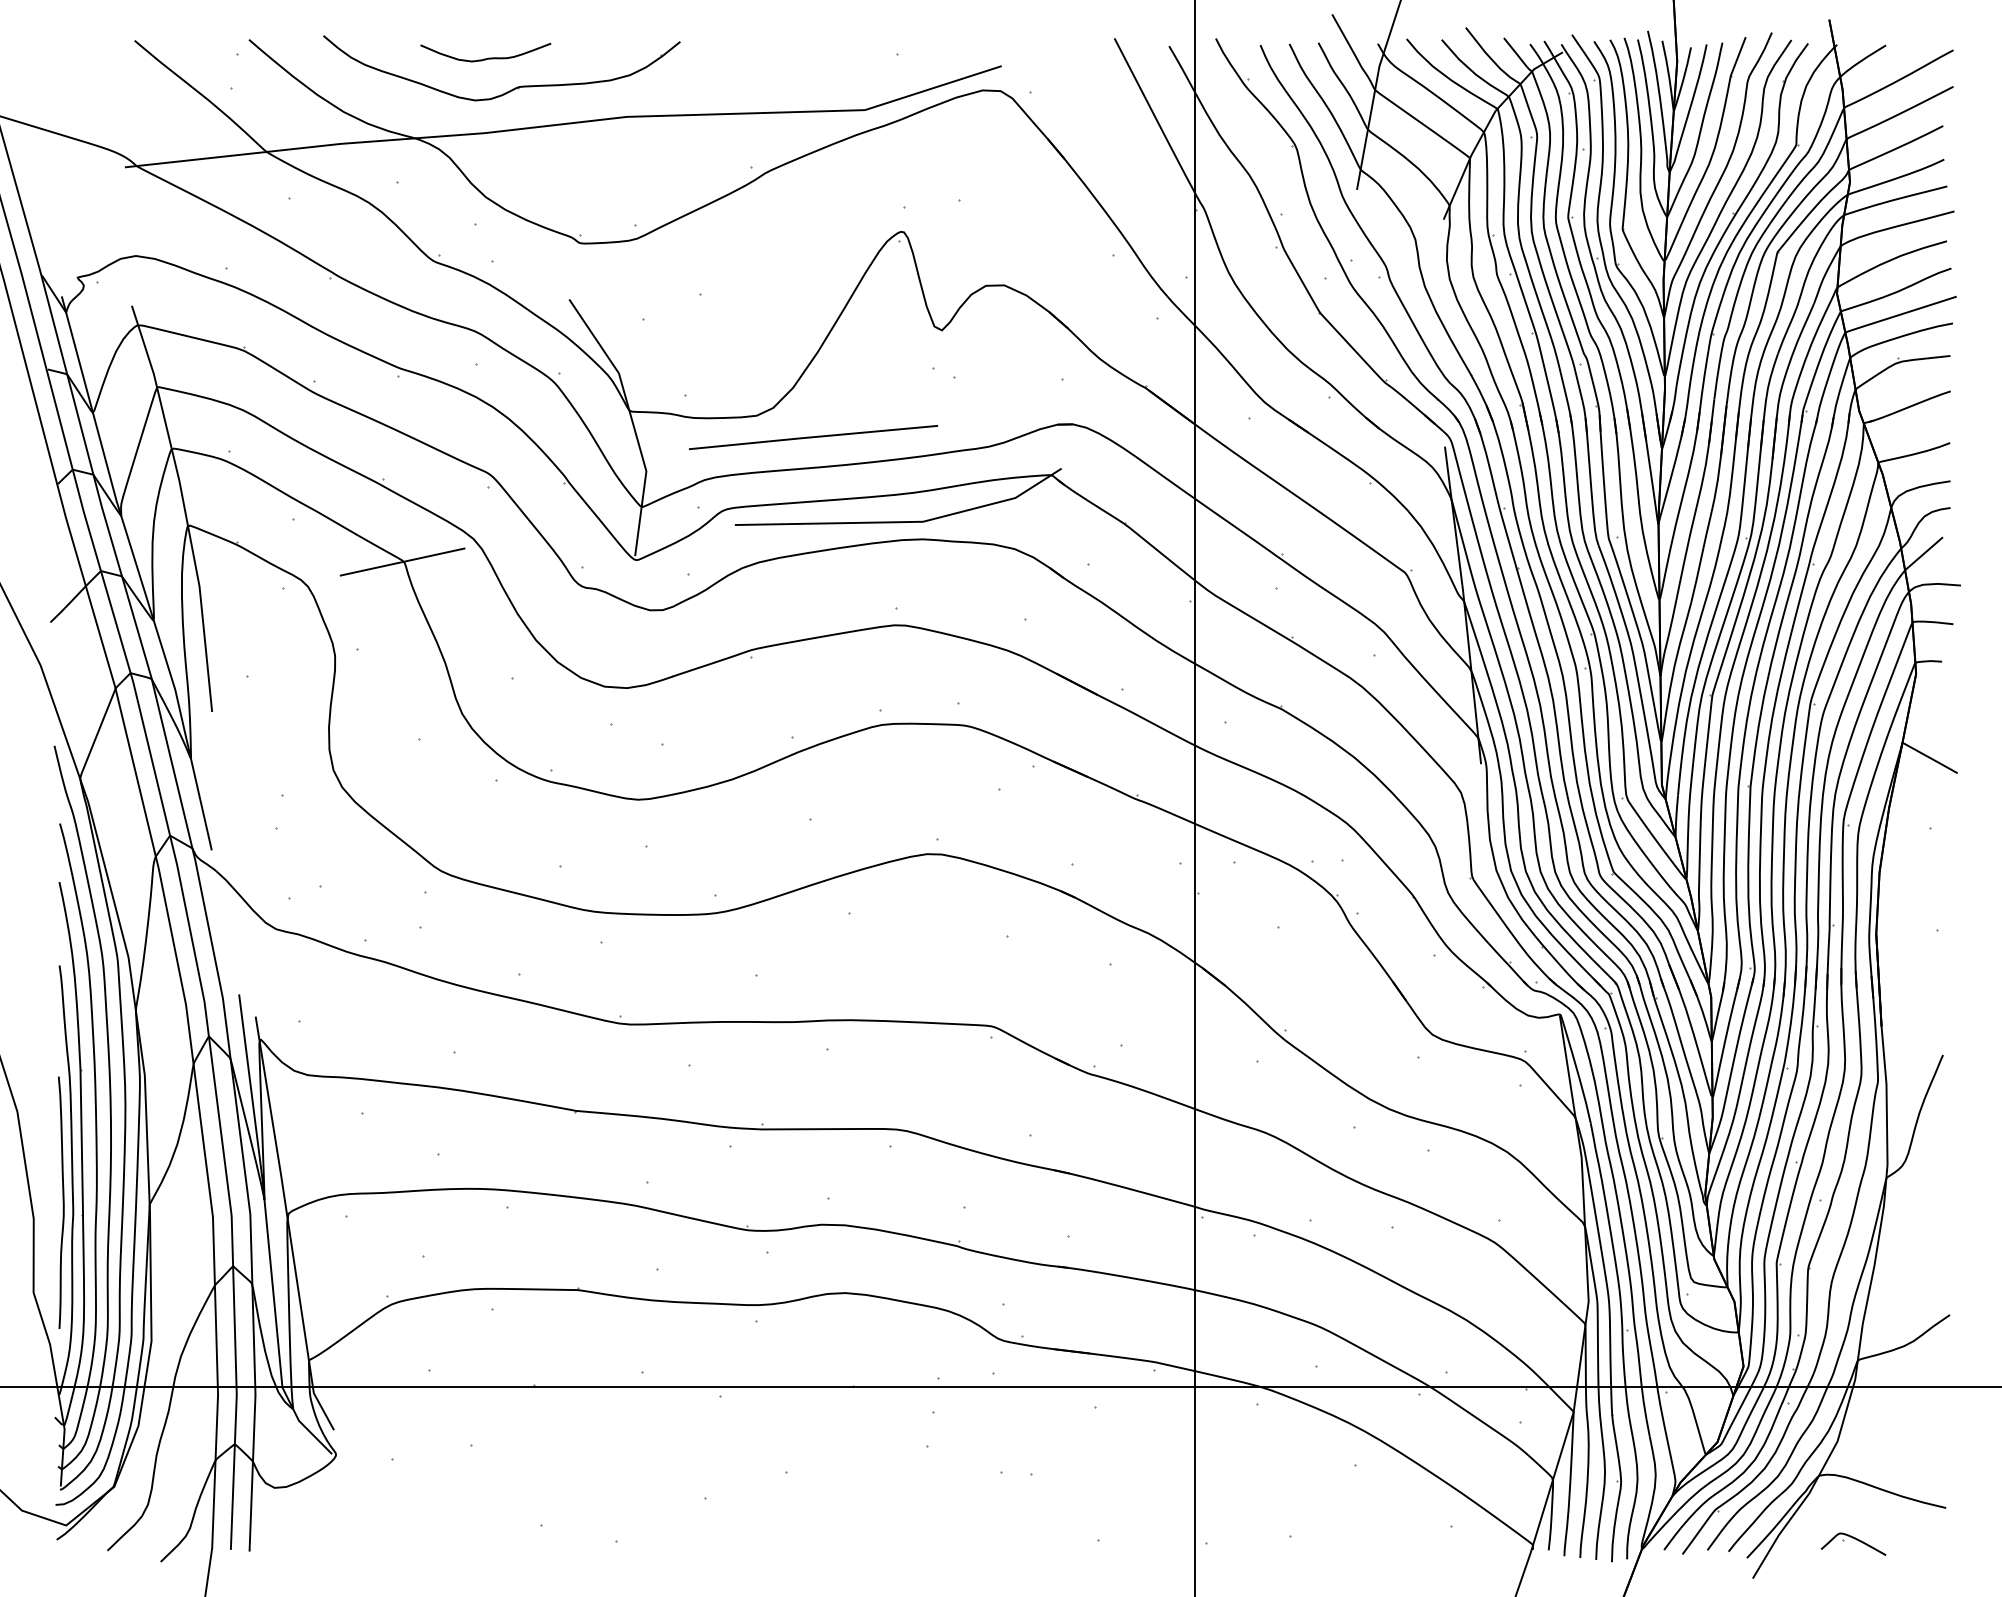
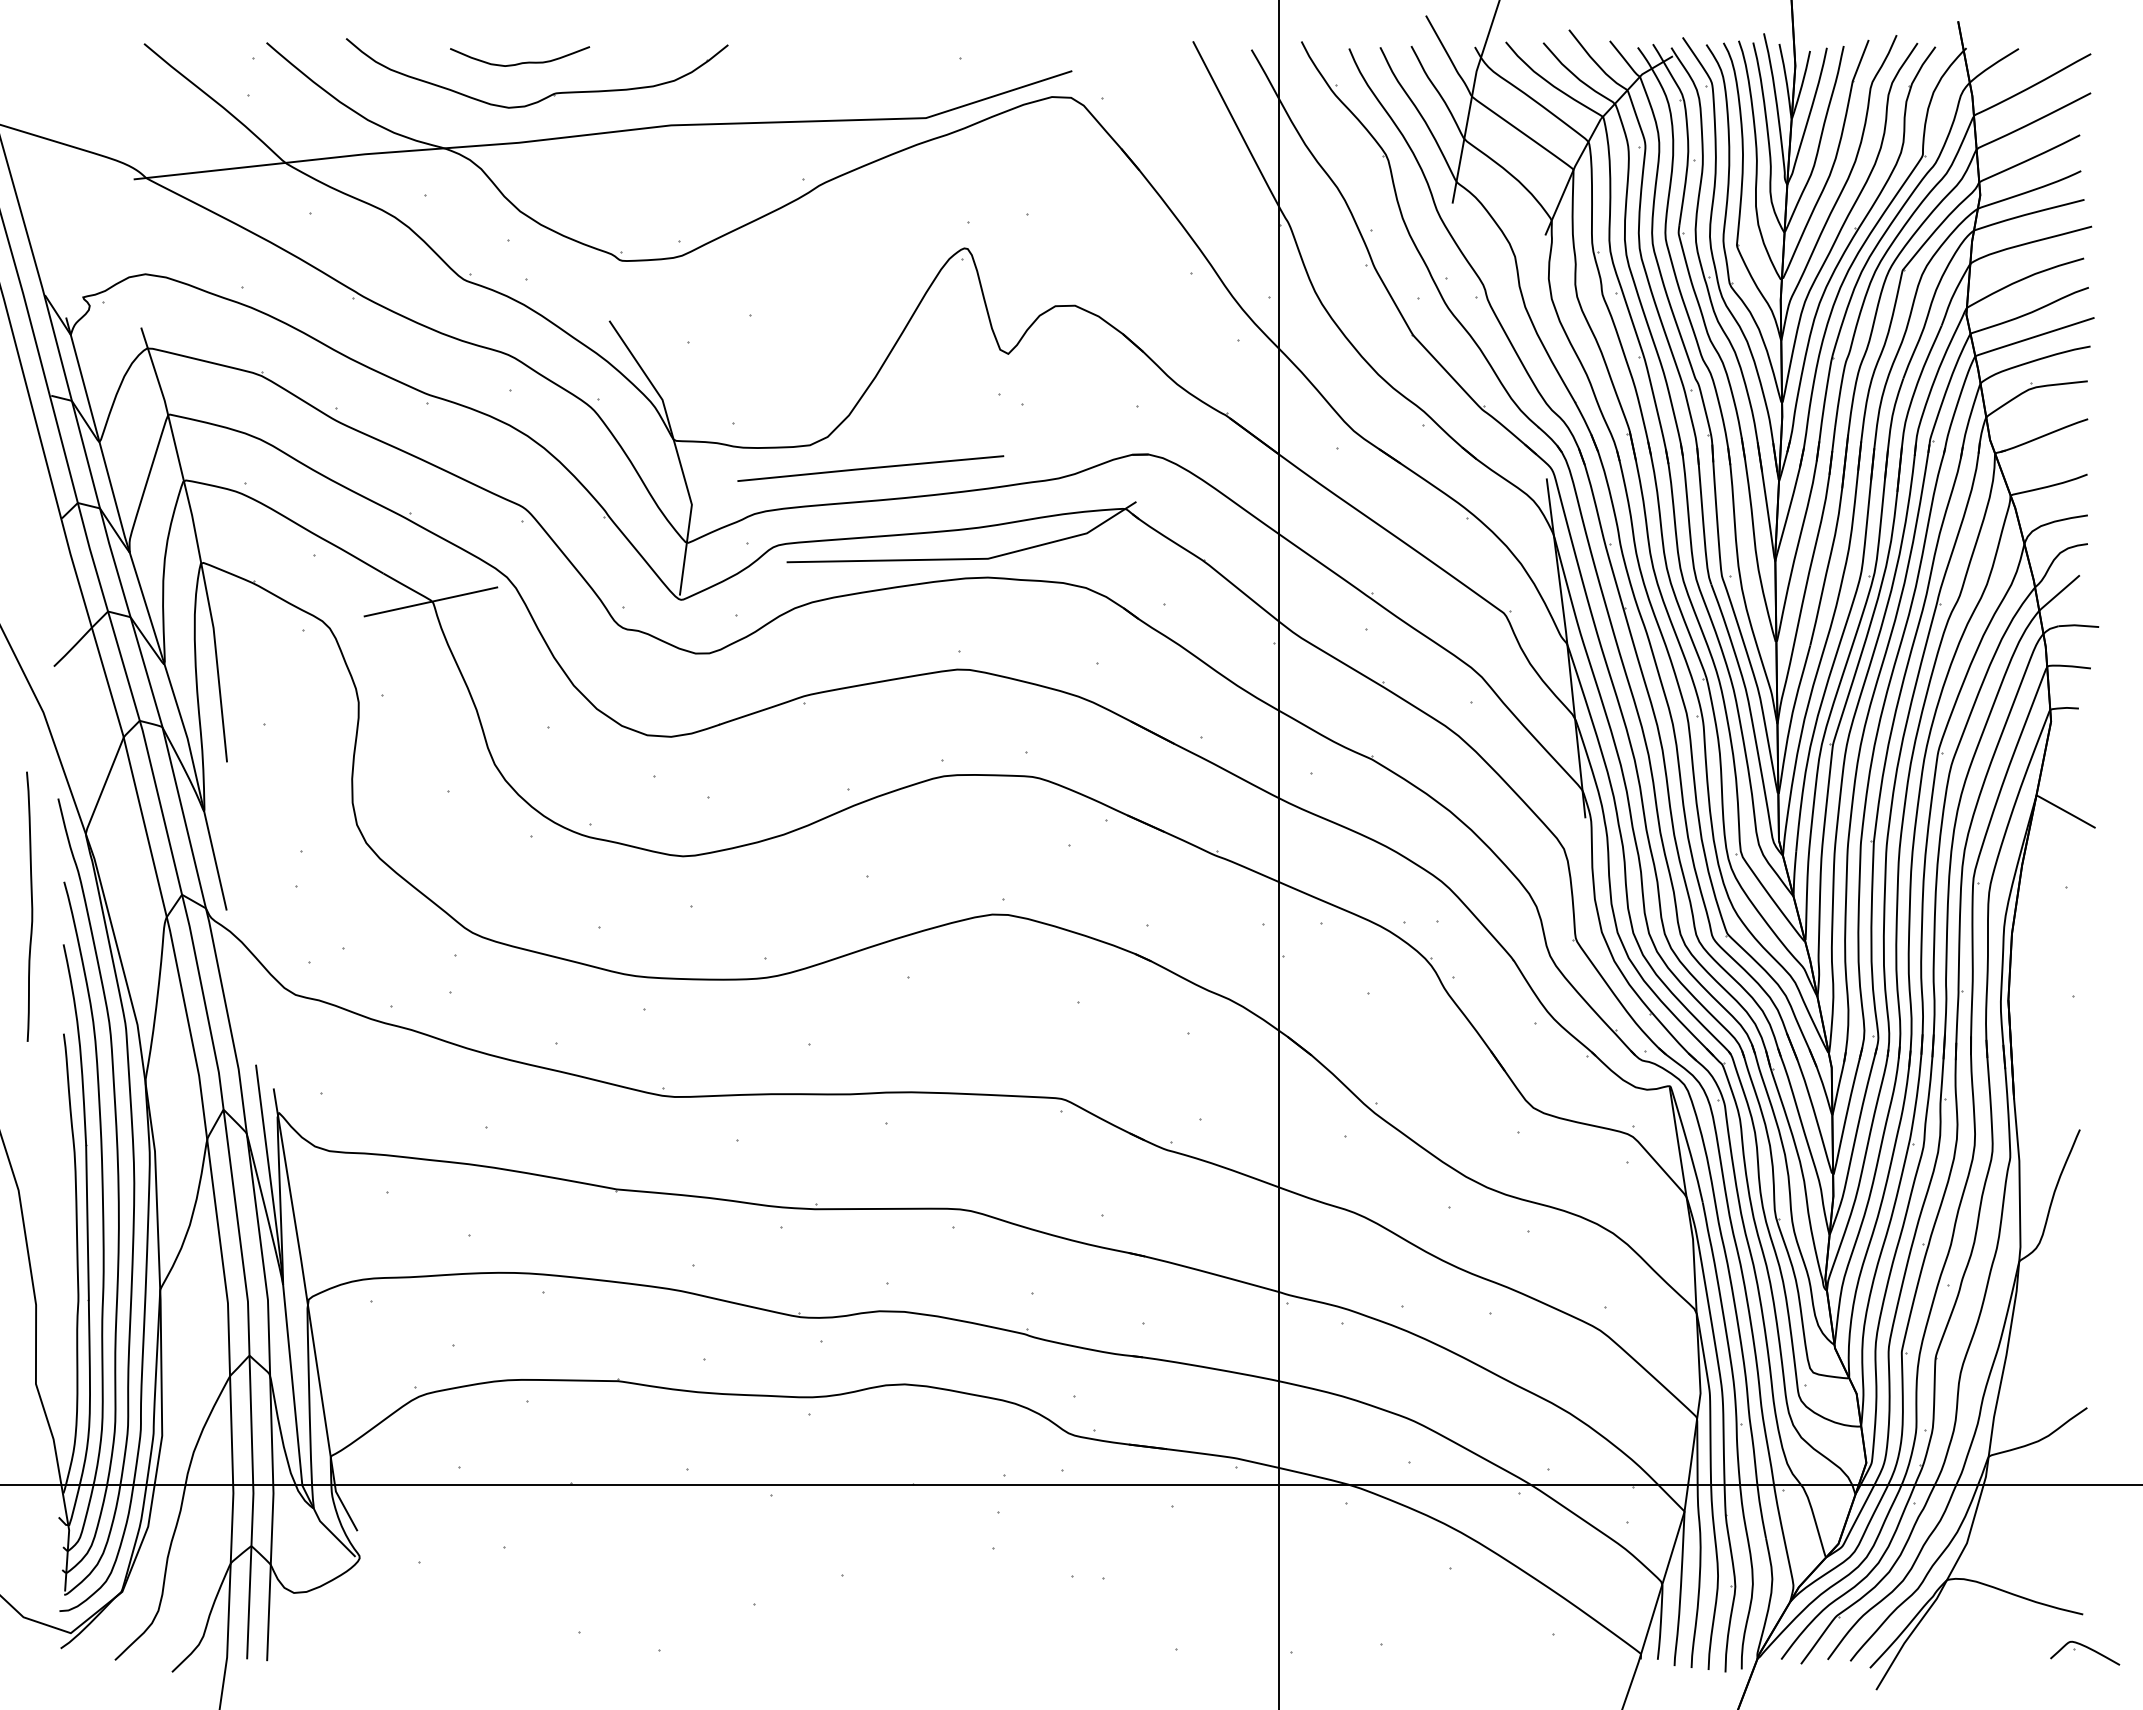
curve: (63, 1202) -> (31, 906), moved
part: (1853, 1543) -> (2085, 1652), moved

